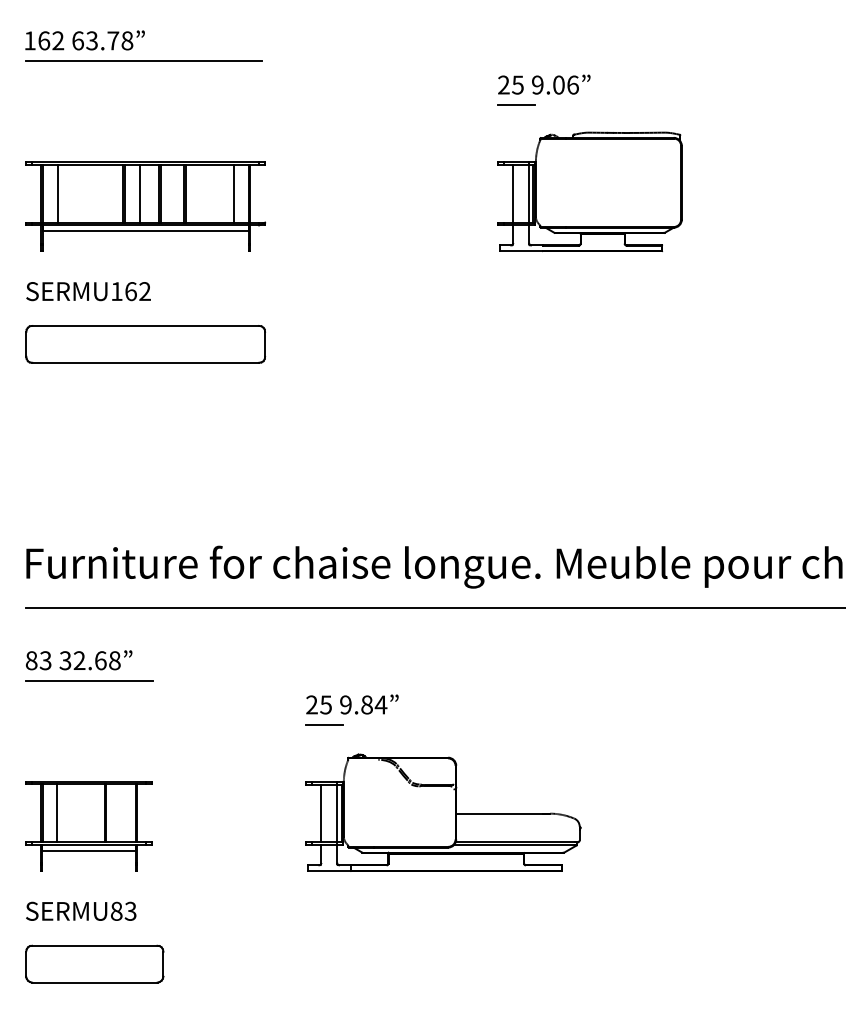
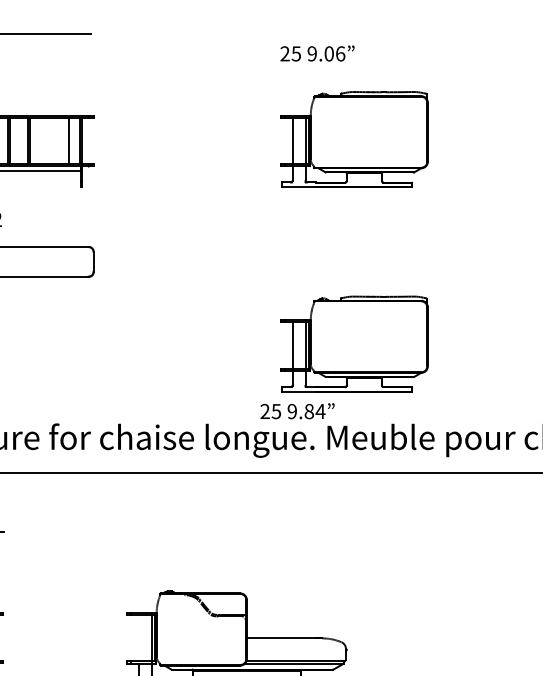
line: (516, 104) -> (295, 69), removed
part: (589, 446) -> (353, 343), added
text: (352, 704) -> (297, 411), moved
line: (323, 724) -> (140, 566), removed
line: (321, 813) -> (138, 638), removed

